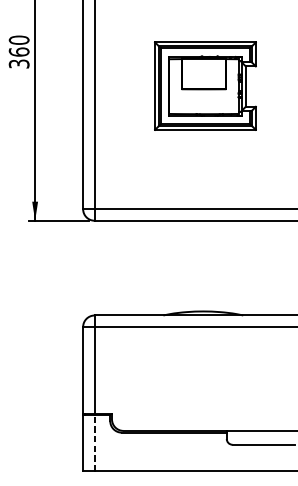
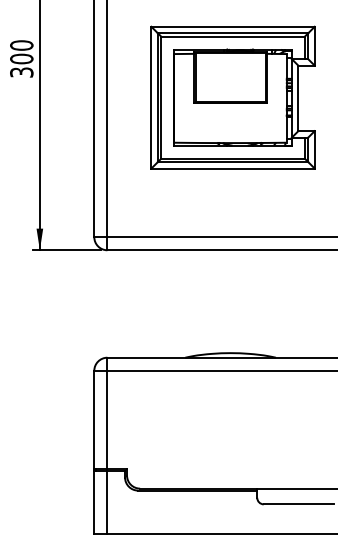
text: (18, 51) -> (21, 58), 360 -> 300
part: (204, 86) -> (232, 97), size x1.43
line: (94, 443) -> (107, 502), dashed -> solid

